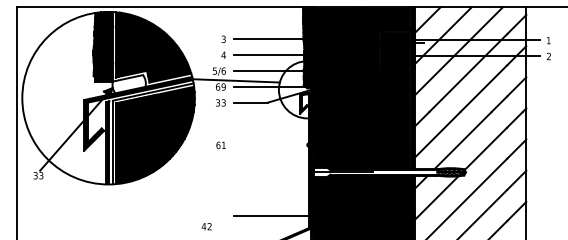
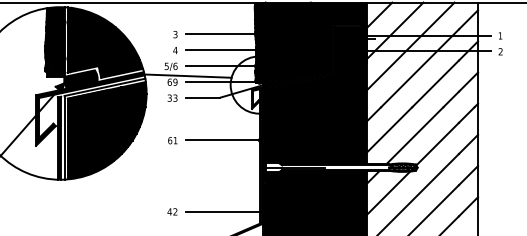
fill: (128, 84) -> (80, 79), added
line: (270, 145) -> (222, 140), added
text: (206, 226) -> (172, 211), moved

